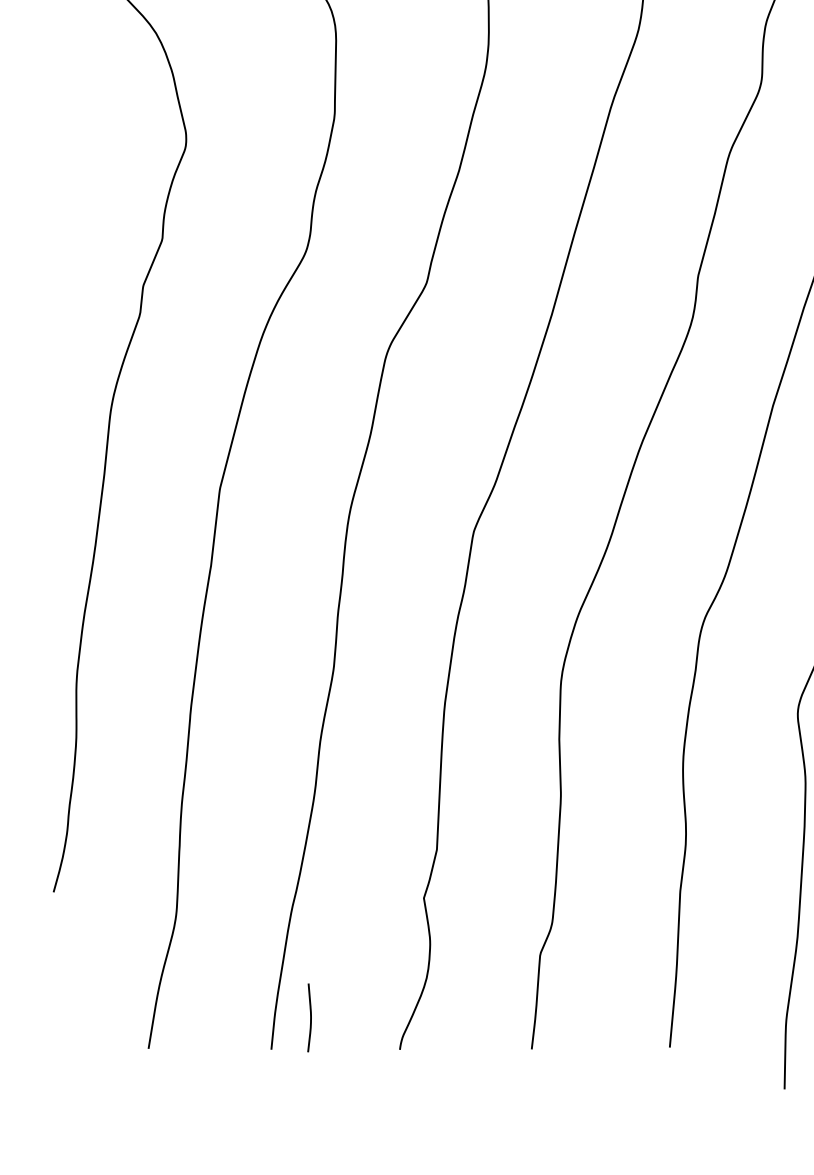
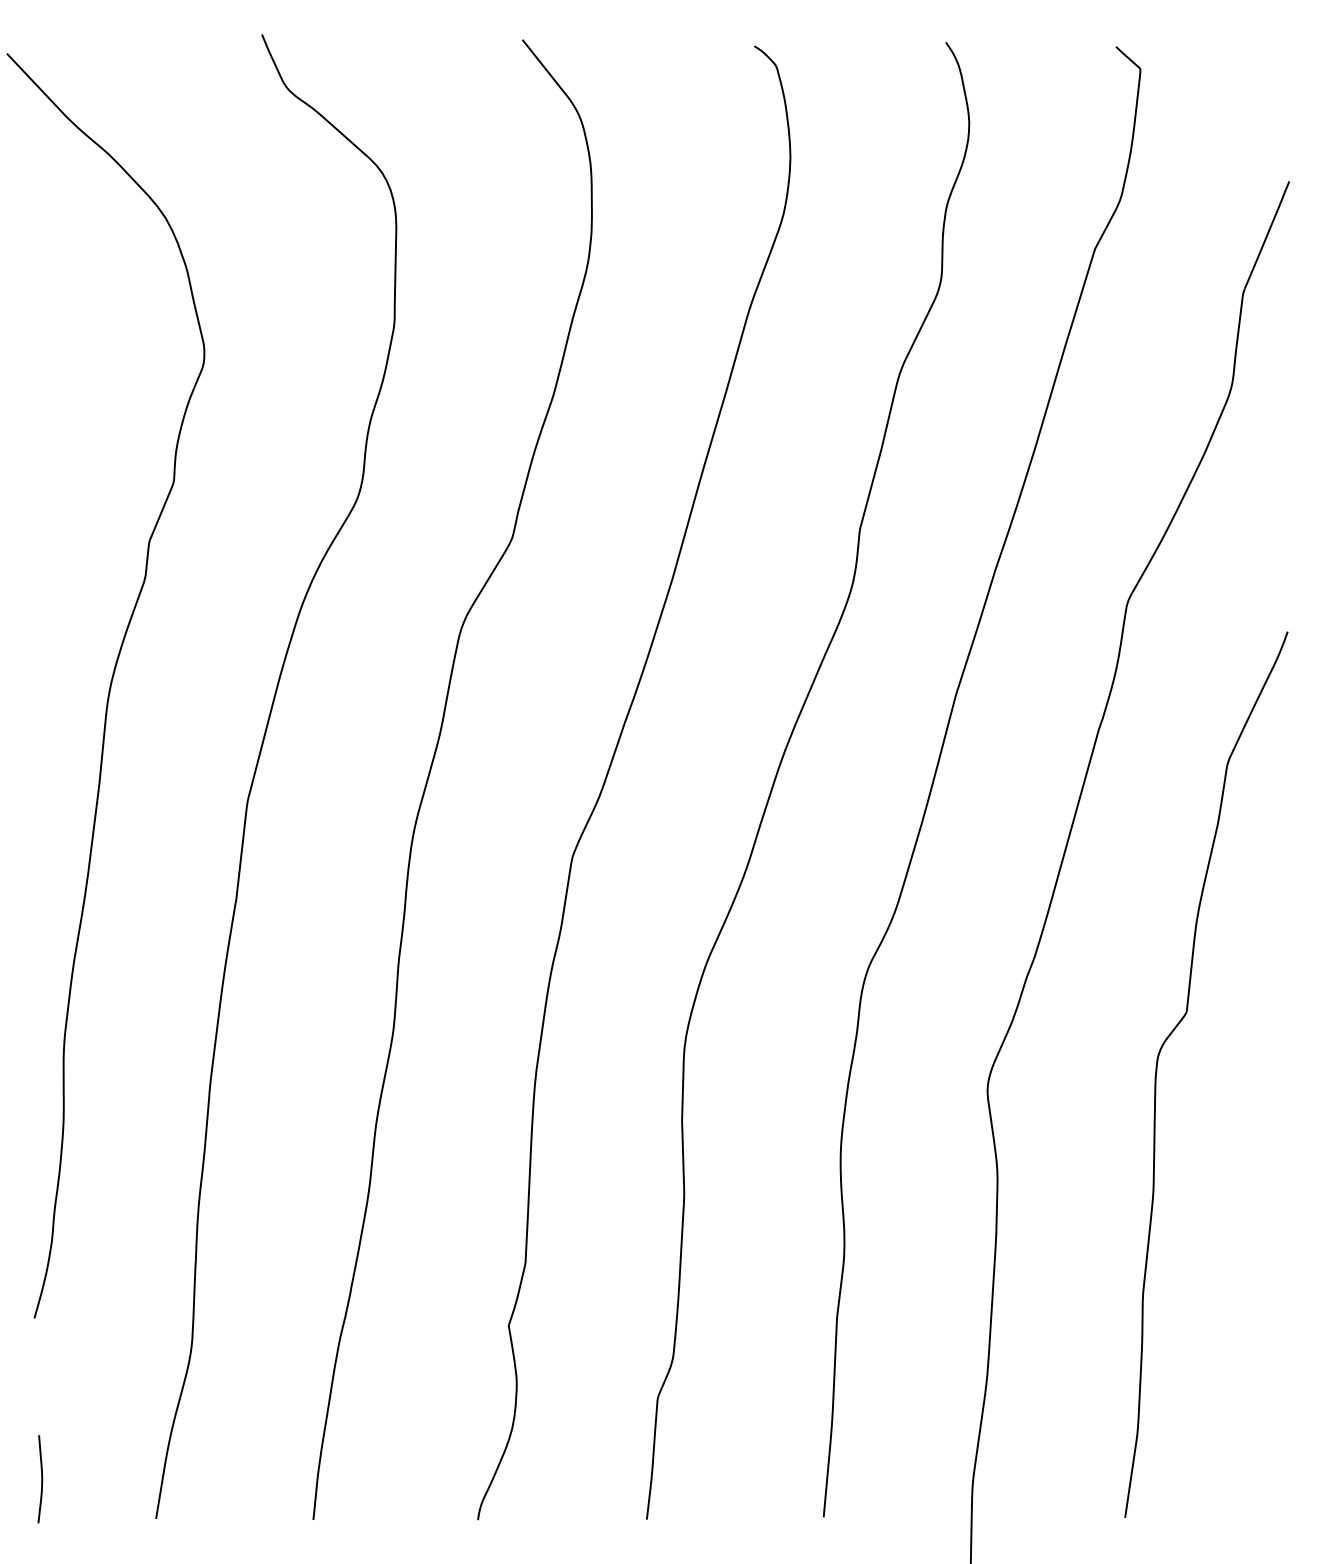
curve: (310, 1018) -> (41, 1479), moved

